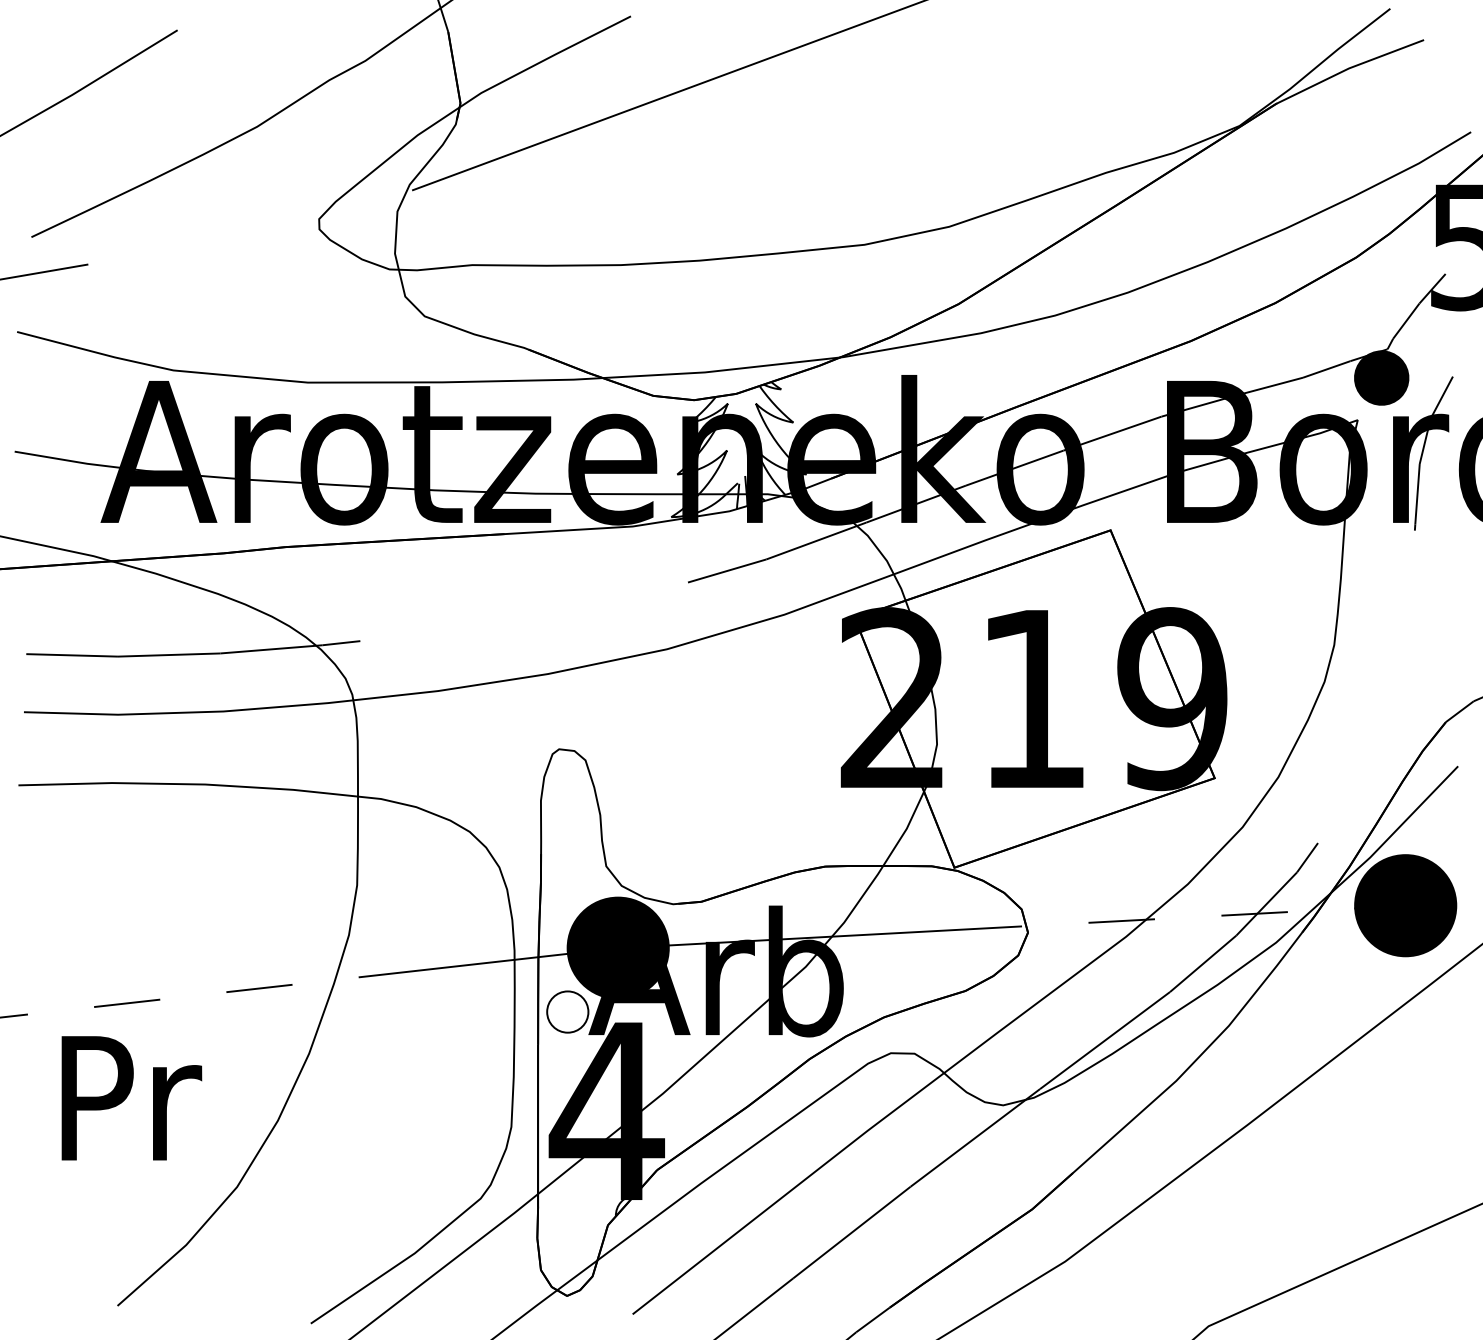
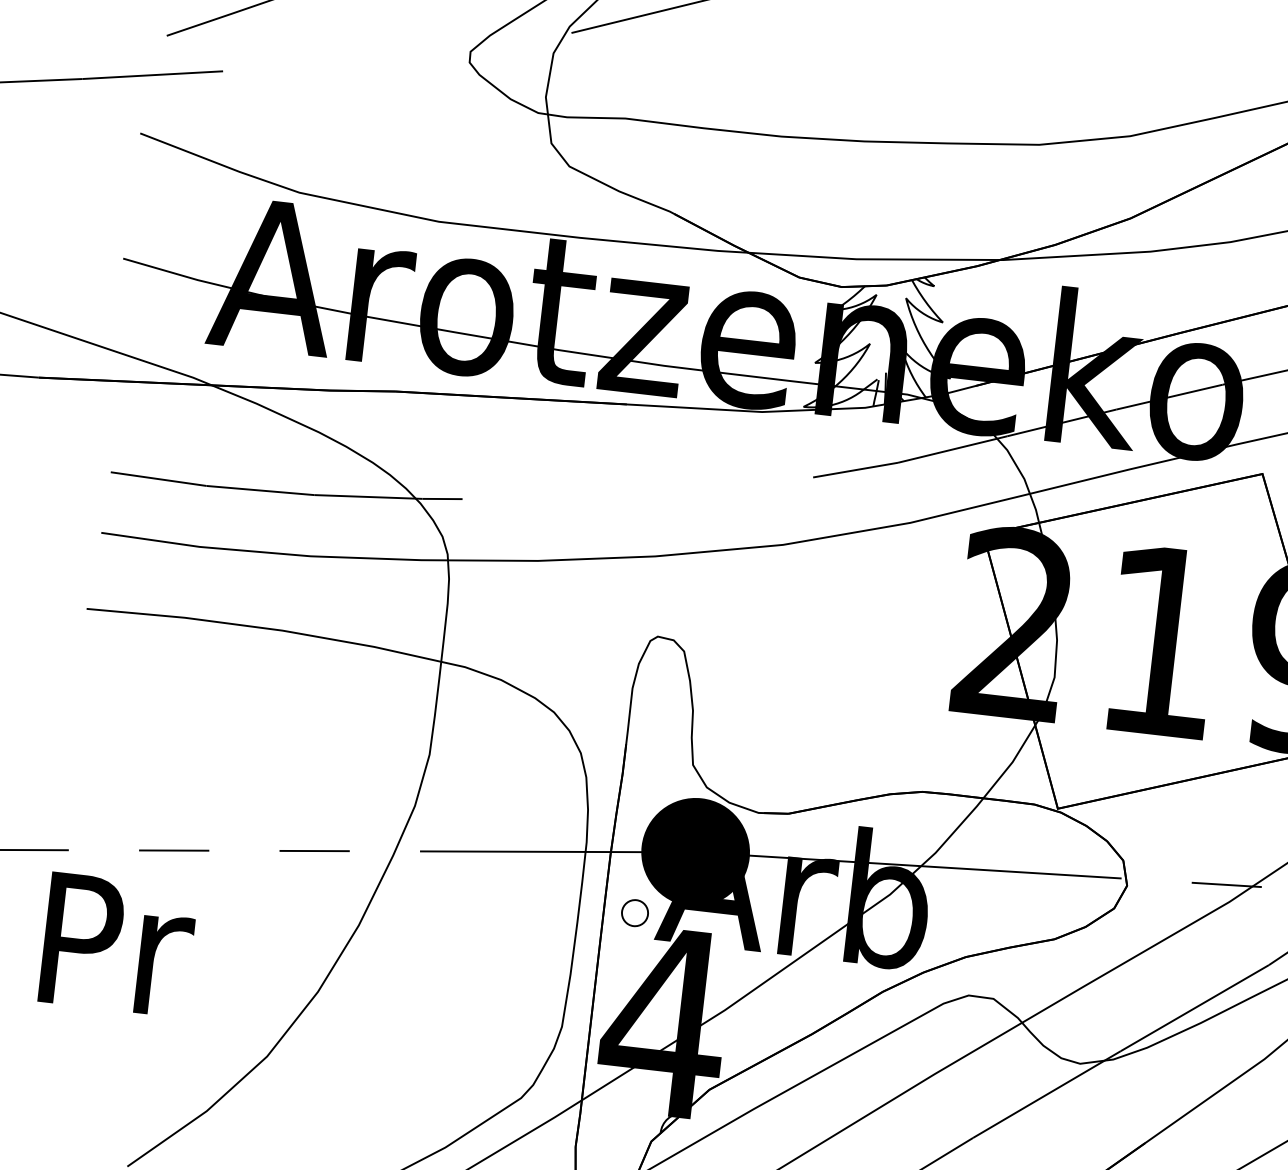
circle: (567, 1011) -> (634, 912), size x0.6
text: (131, 1098) -> (117, 945), moved

